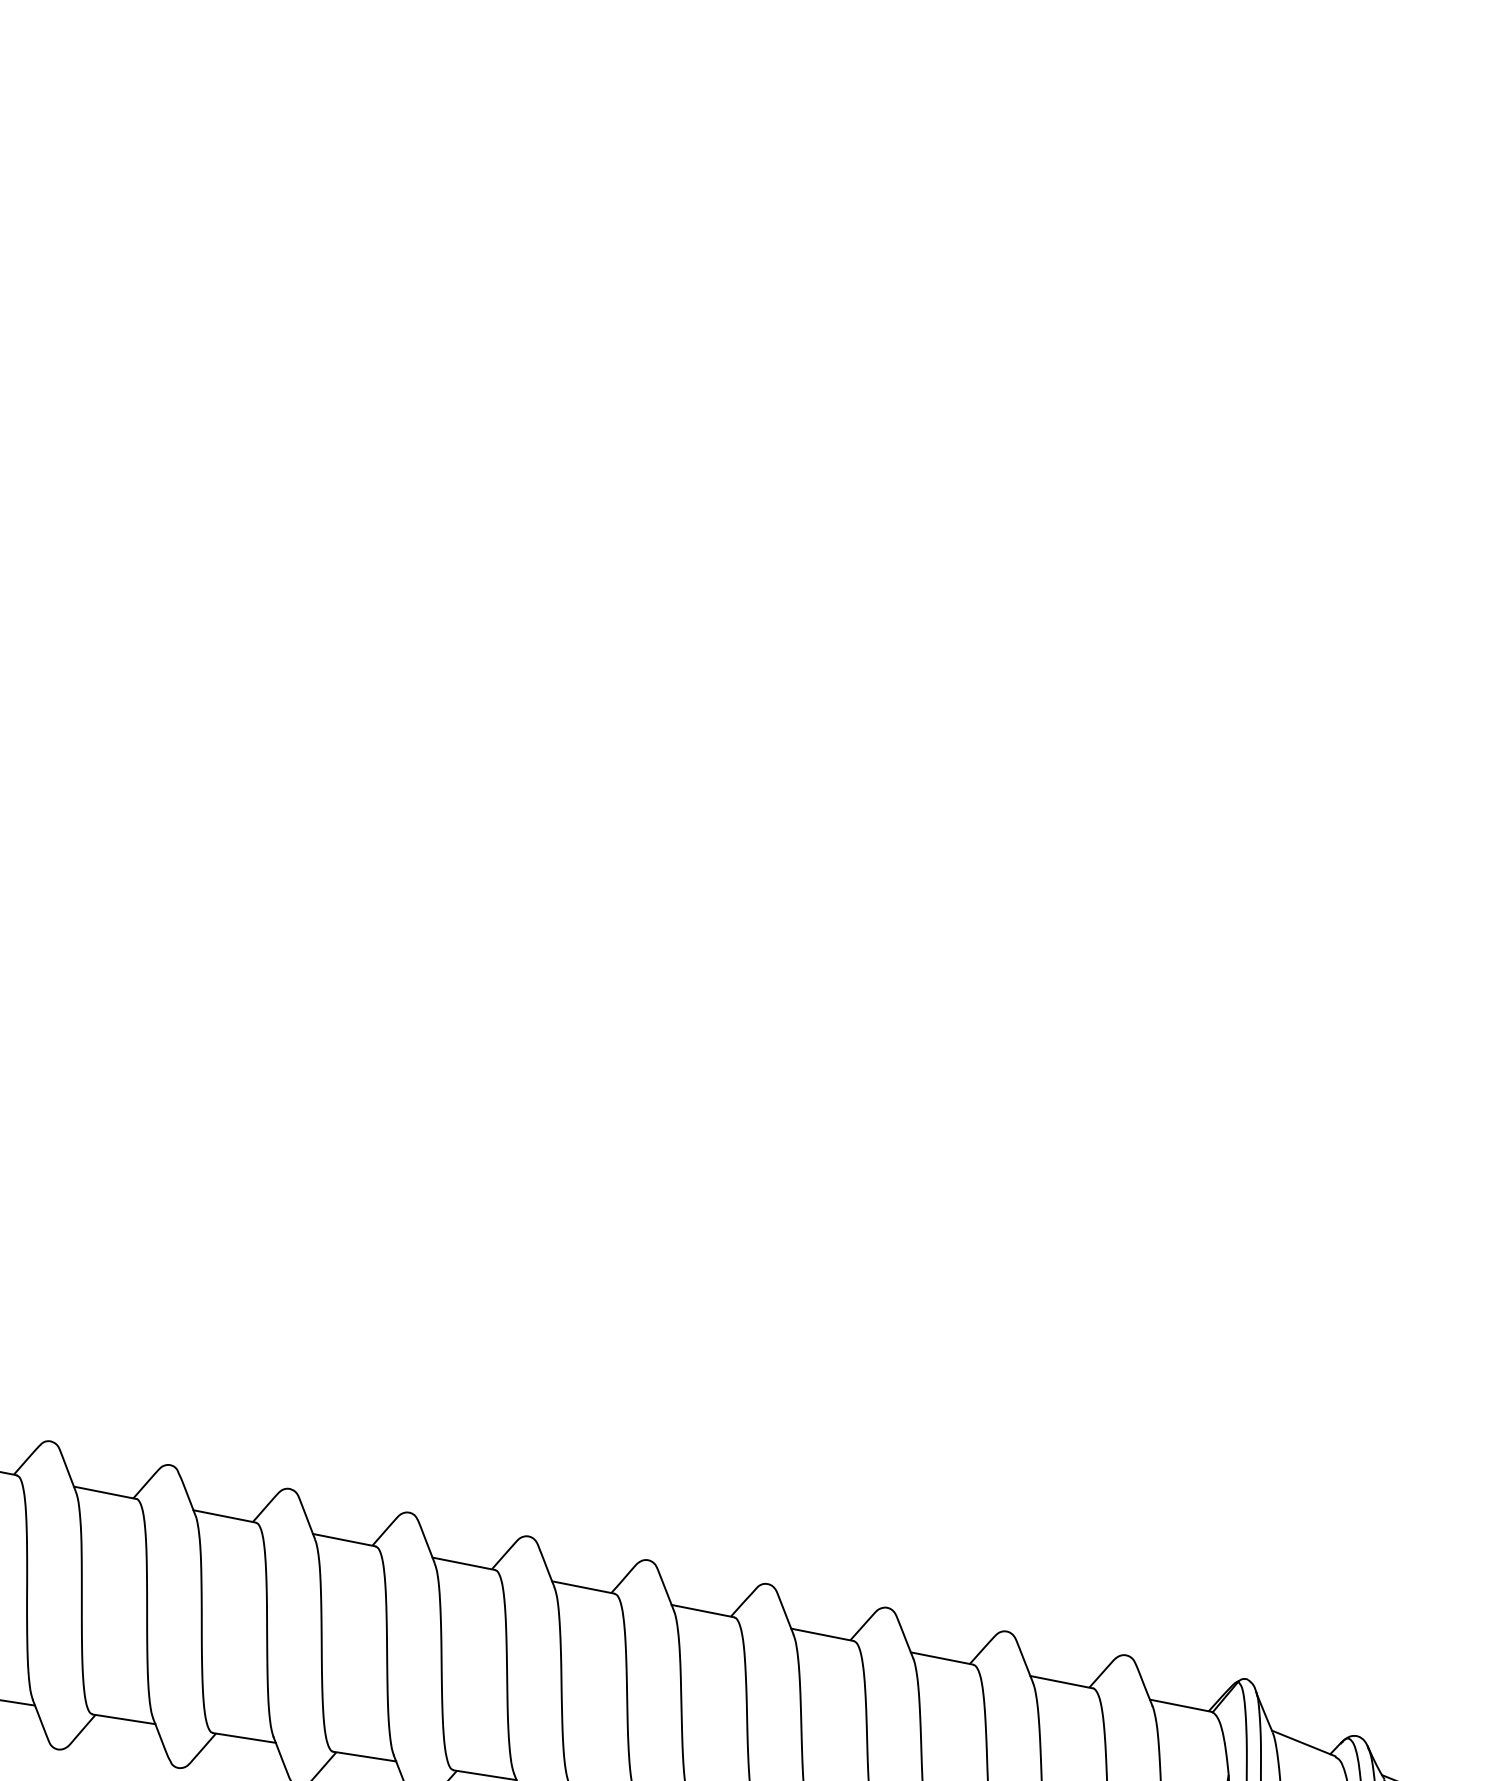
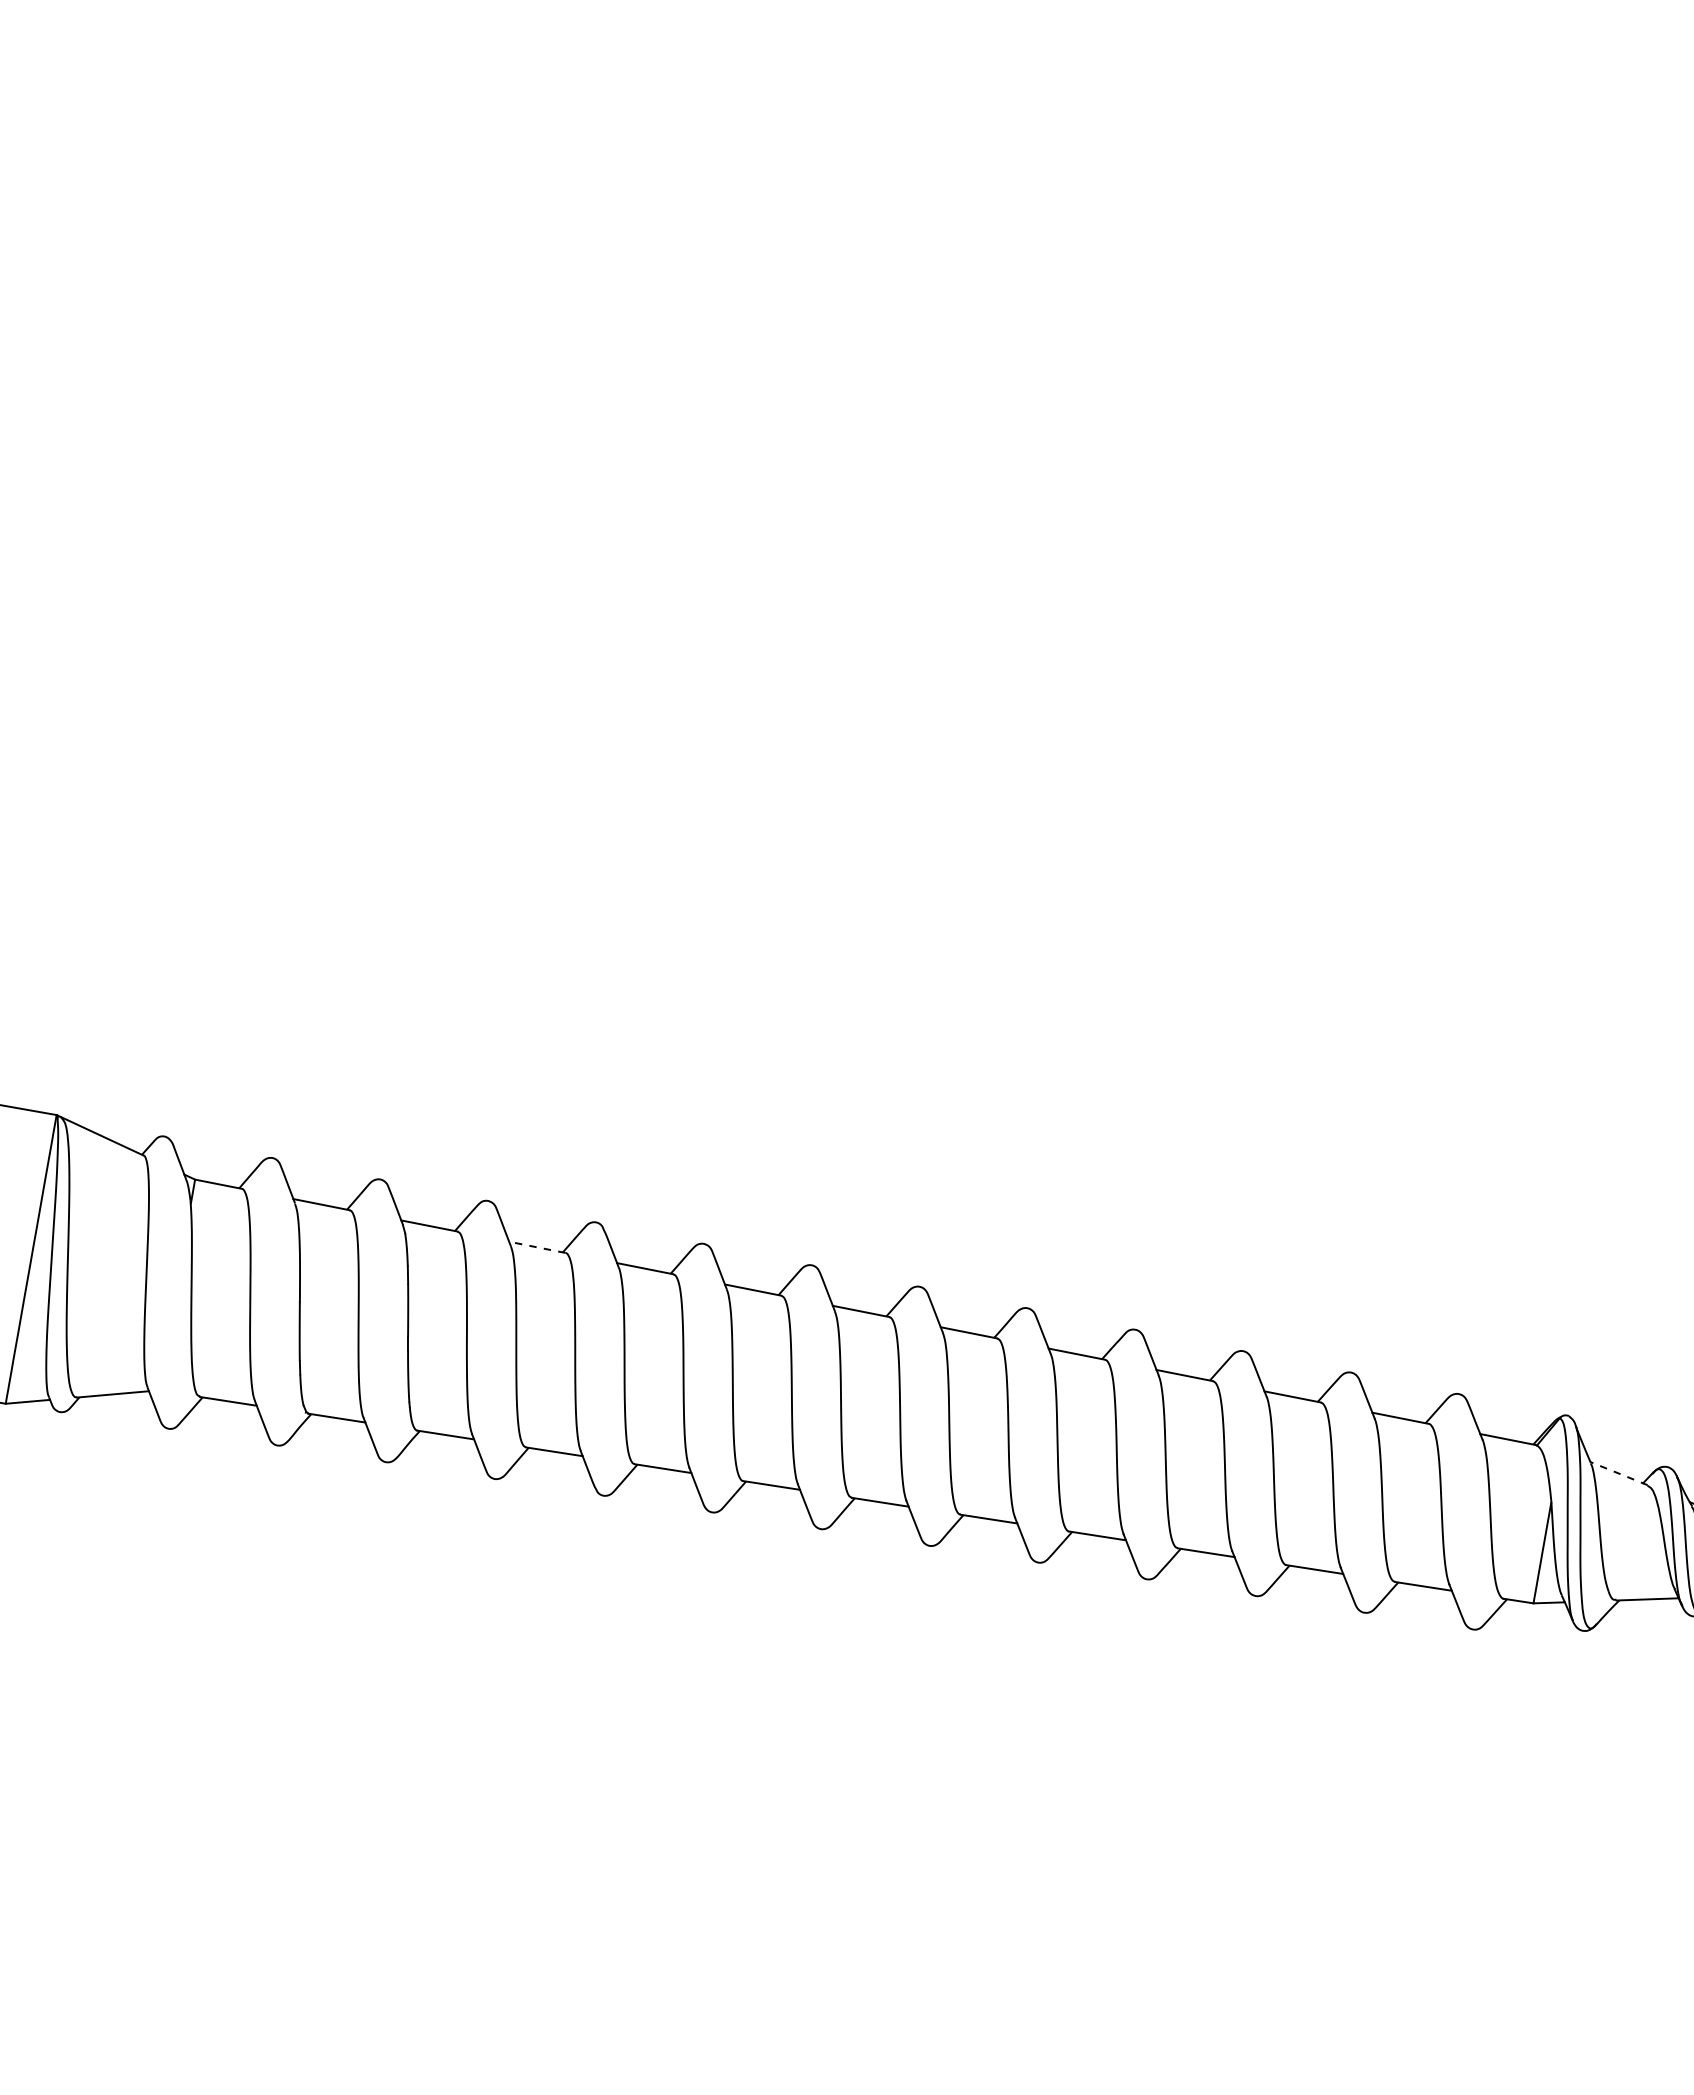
line: (105, 1492) -> (537, 1247), solid -> dashed
line: (1304, 1743) -> (1619, 1473), solid -> dashed

